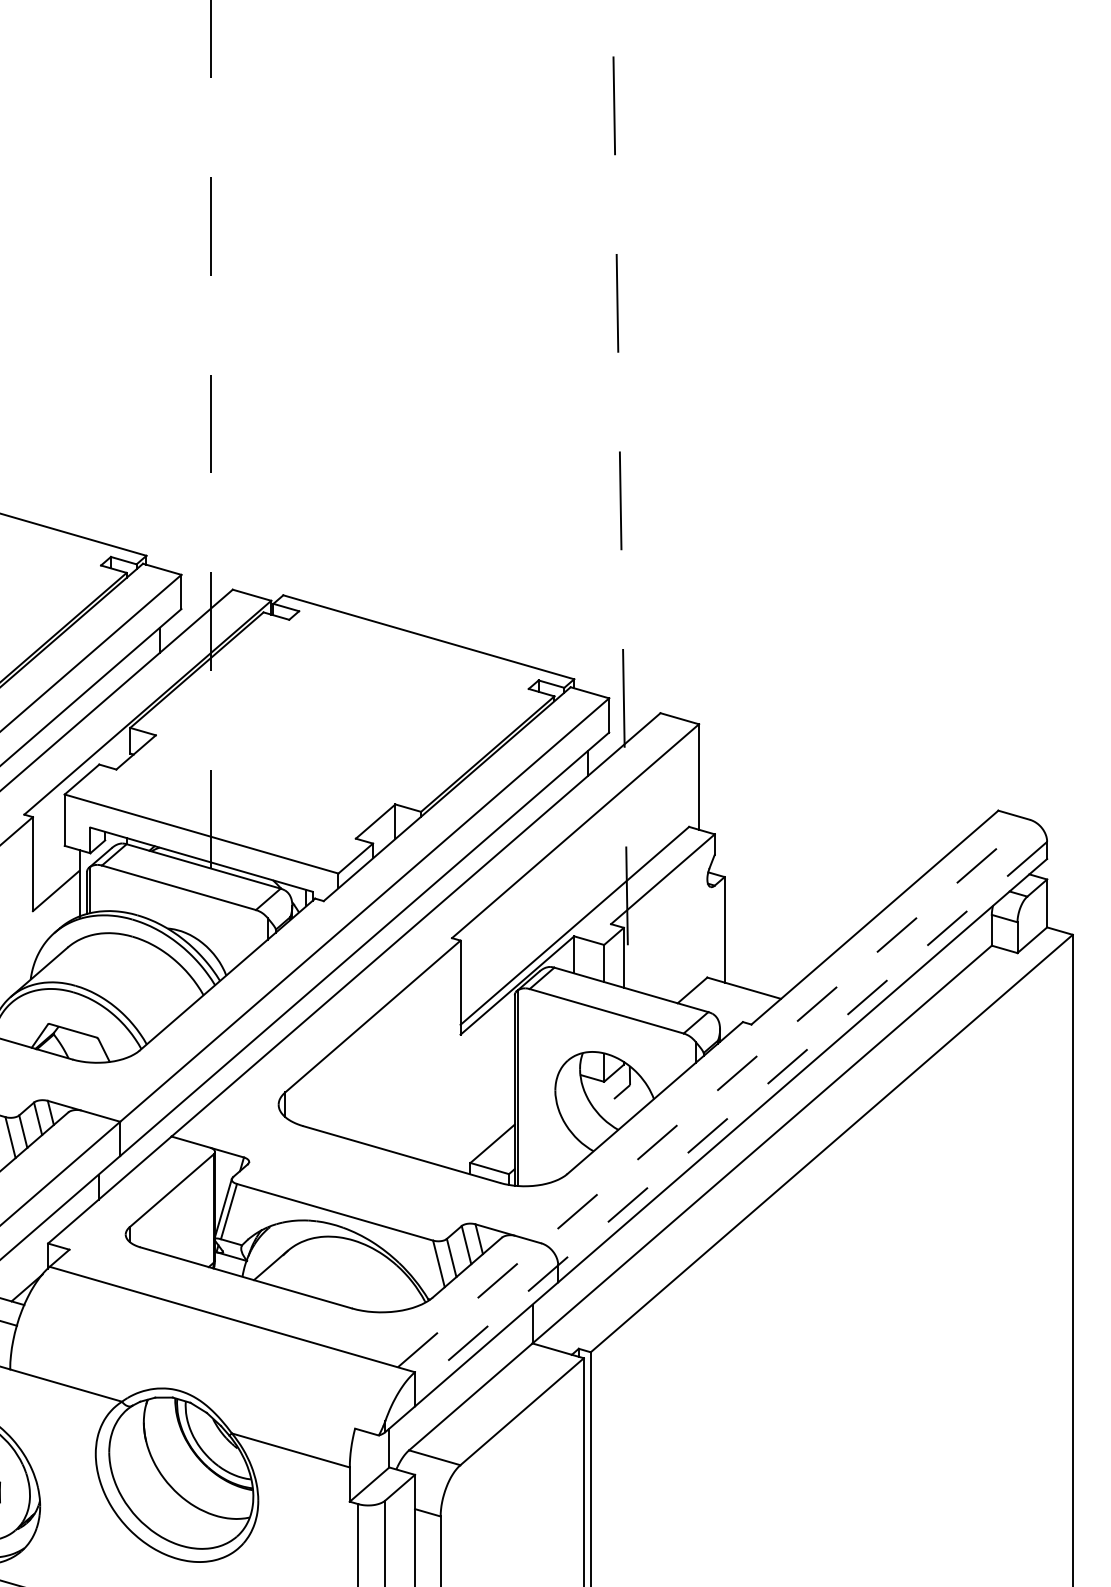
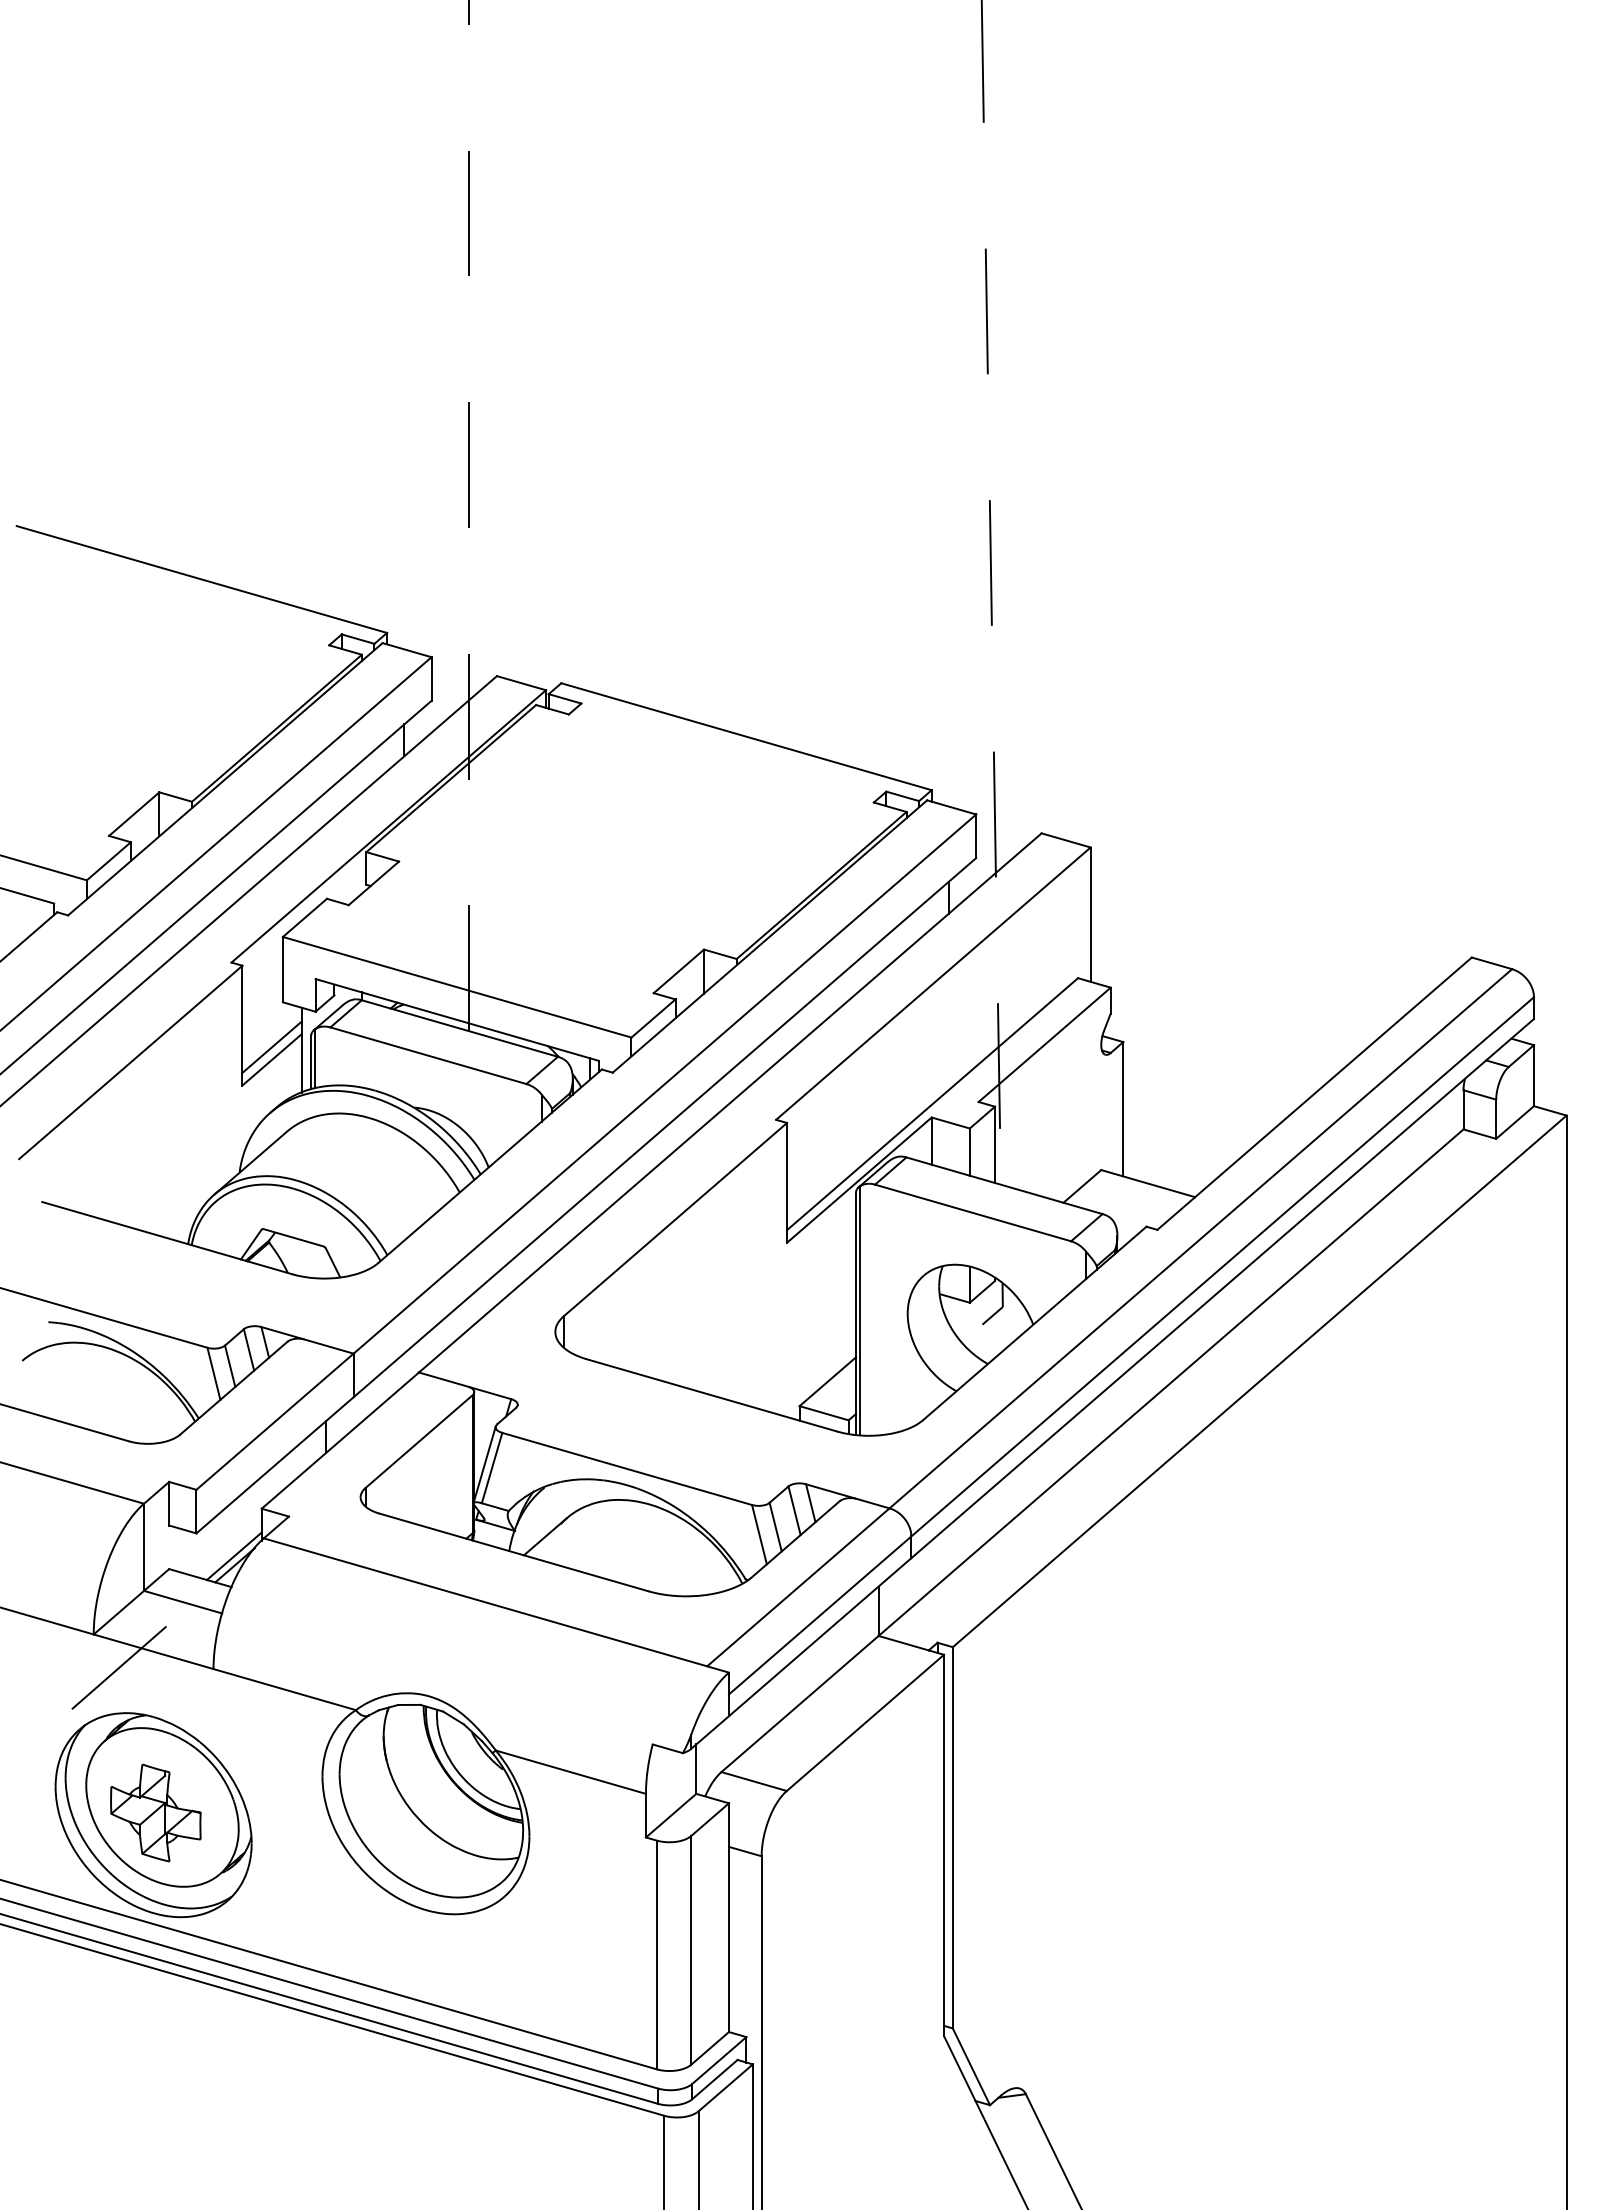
line: (55, 880) -> (271, 1046), added
line: (714, 1093) -> (1110, 1317), dashed -> solid
line: (731, 1116) -> (1131, 1346), dashed -> solid
line: (25, 1281) -> (233, 1556), added

